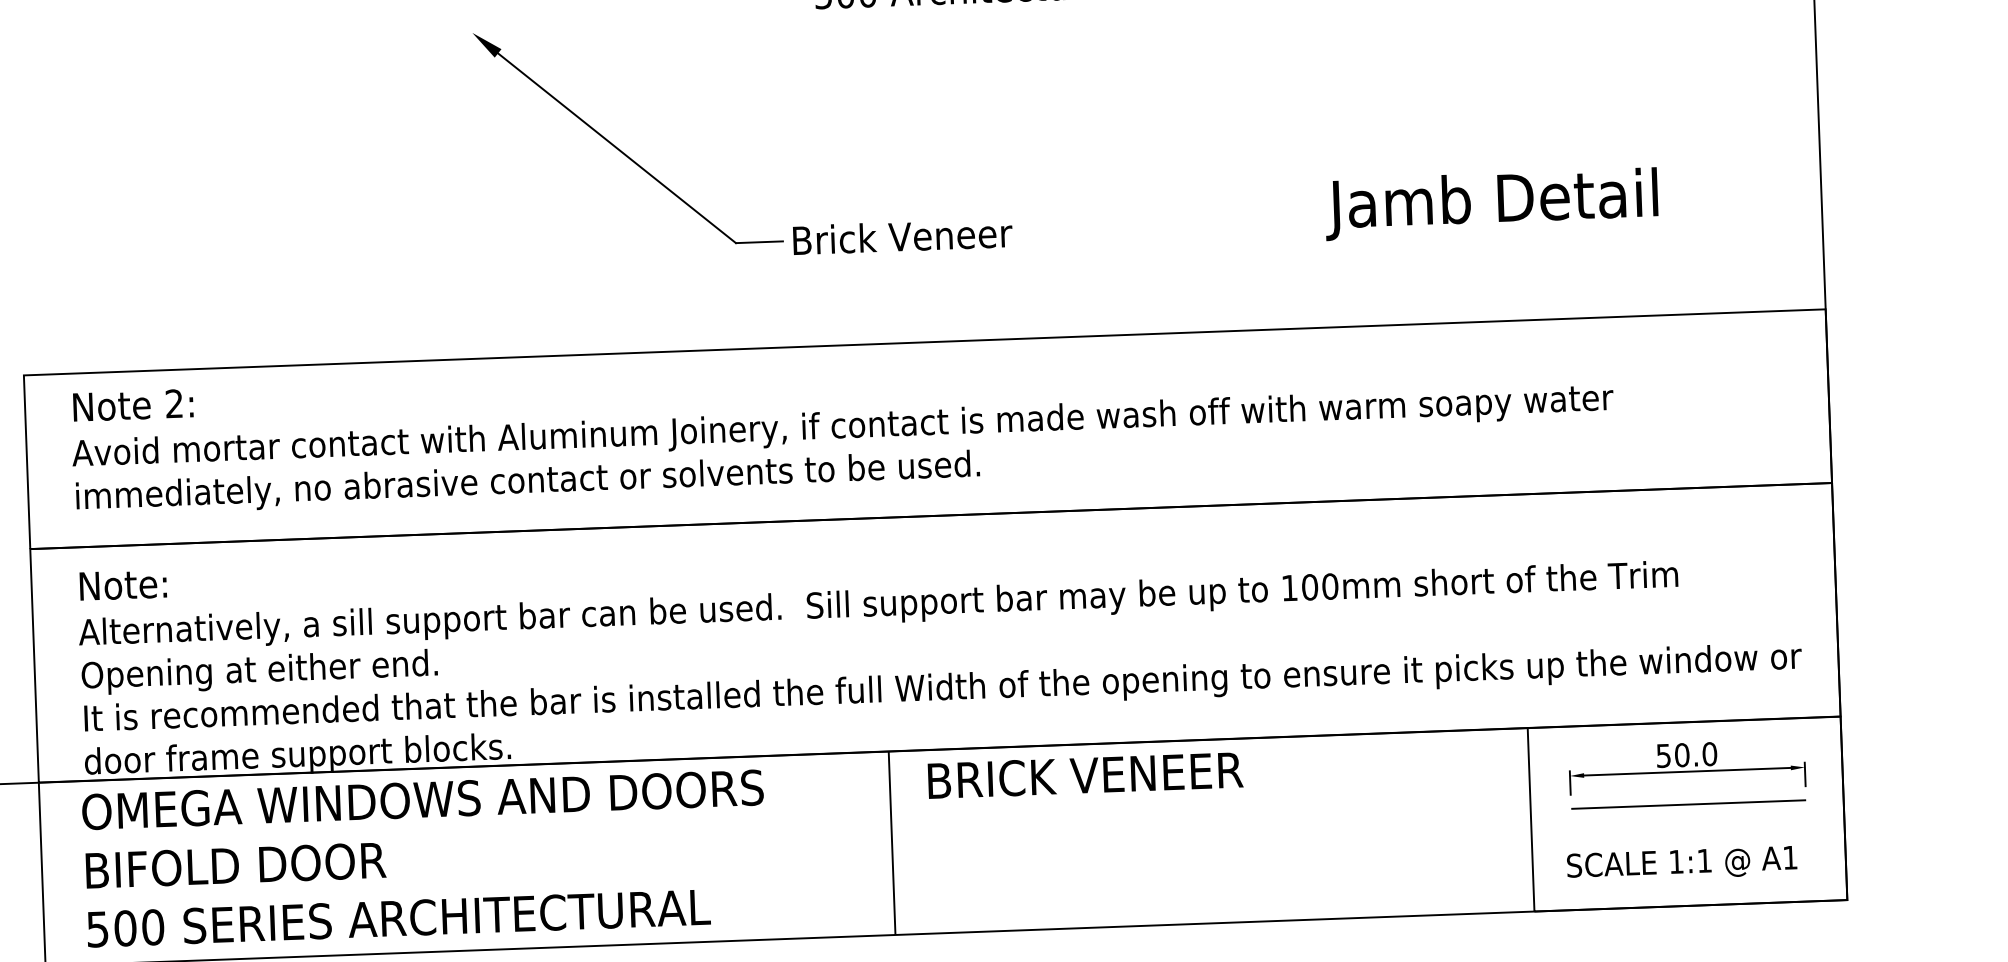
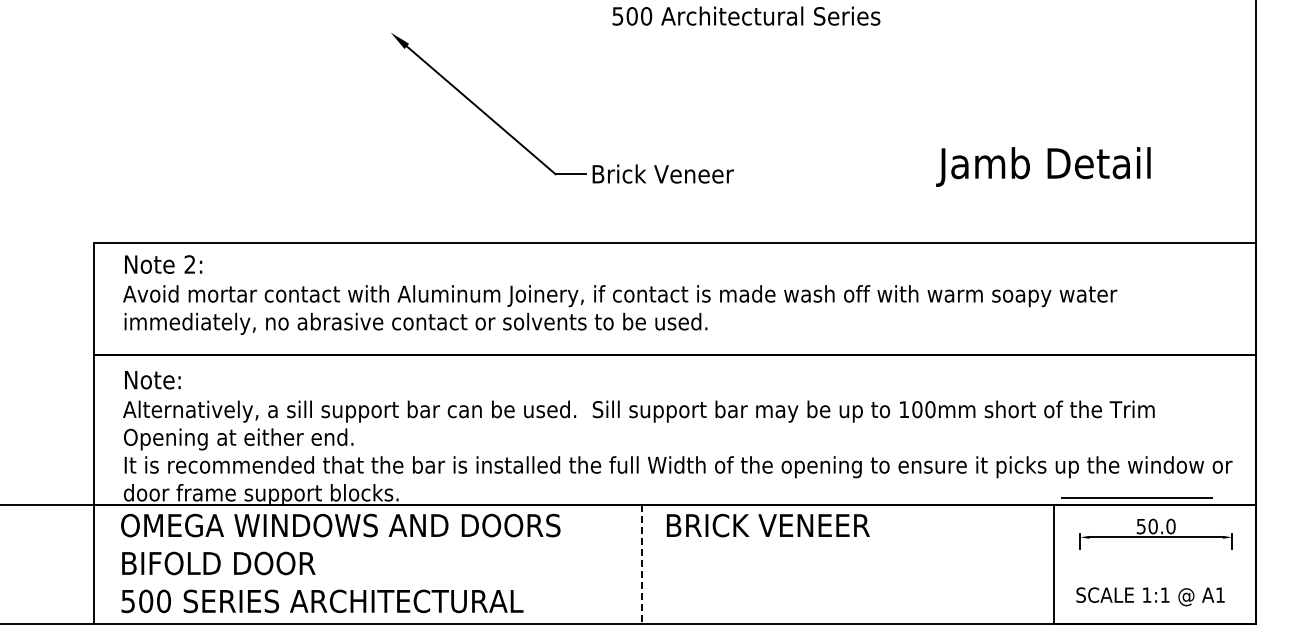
line: (1687, 804) -> (1136, 497), moved
line: (892, 844) -> (642, 565), solid -> dashed

